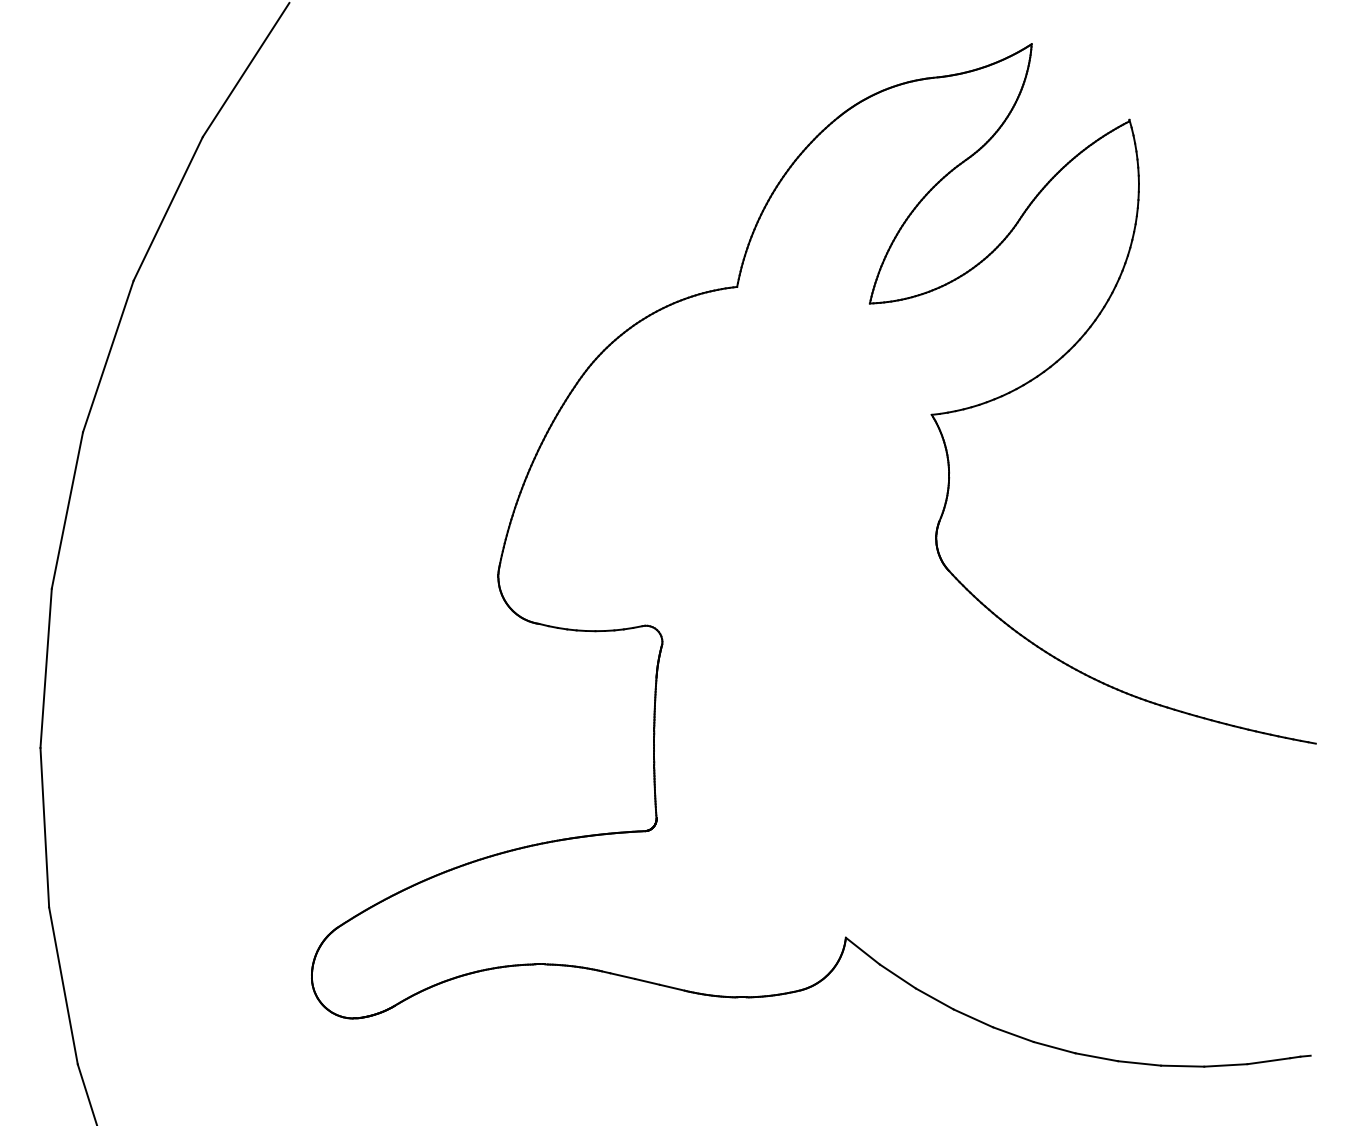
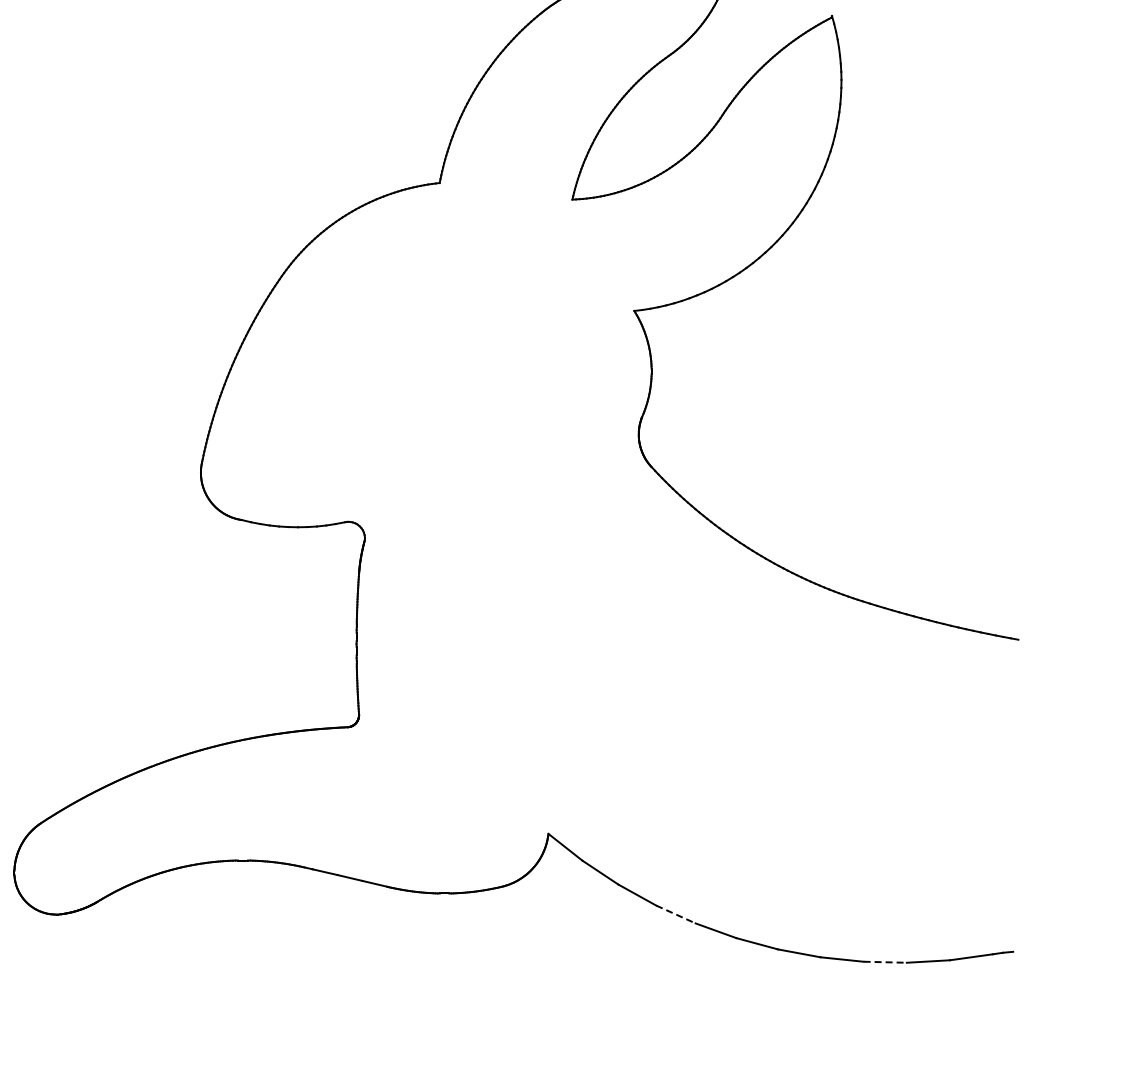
line: (973, 1018) -> (676, 914), solid -> dashed
line: (1182, 1066) -> (885, 962), solid -> dashed

